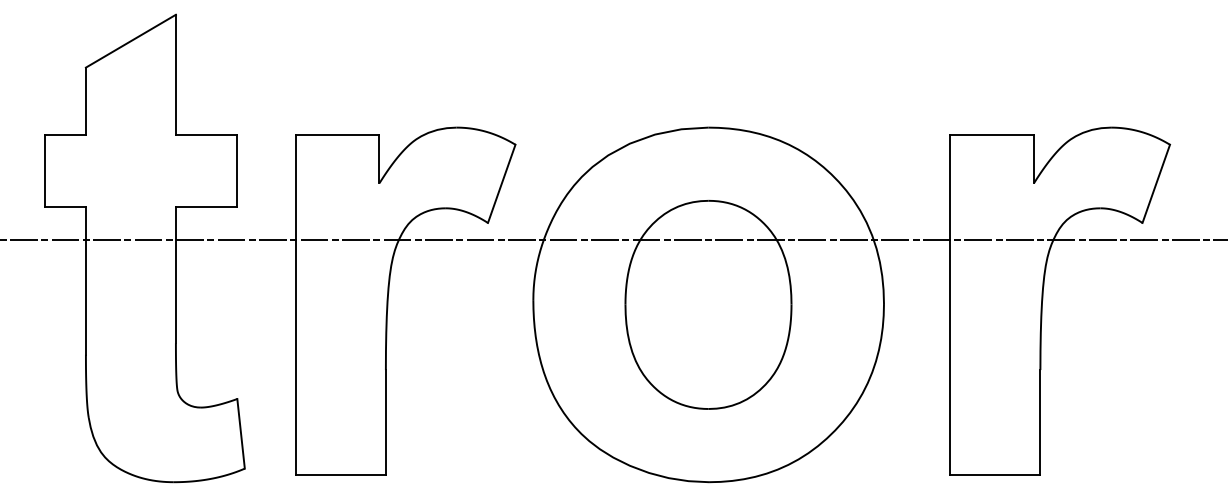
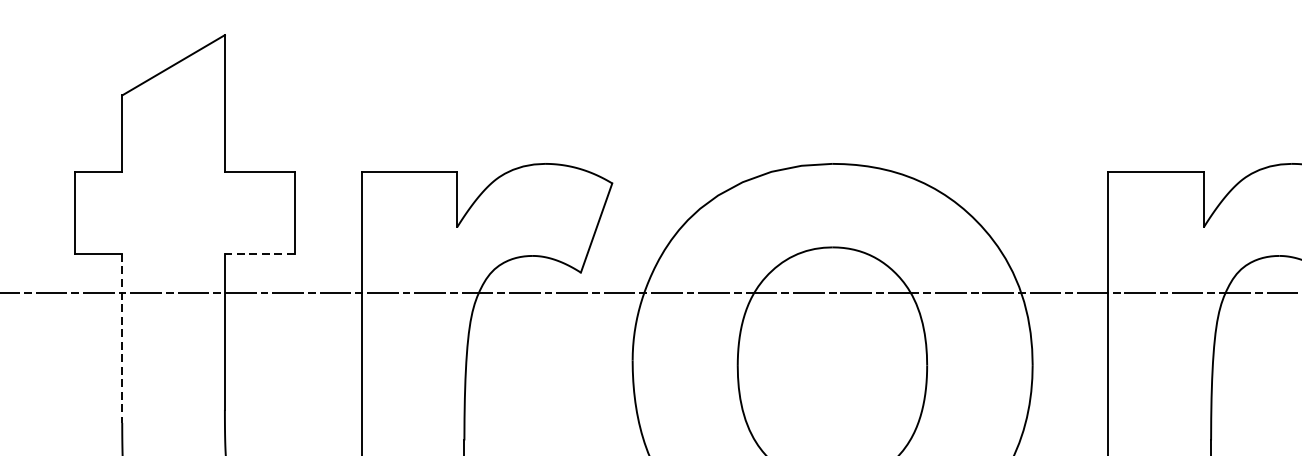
line: (206, 206) -> (259, 253), solid -> dashed
line: (85, 281) -> (121, 339), solid -> dashed

